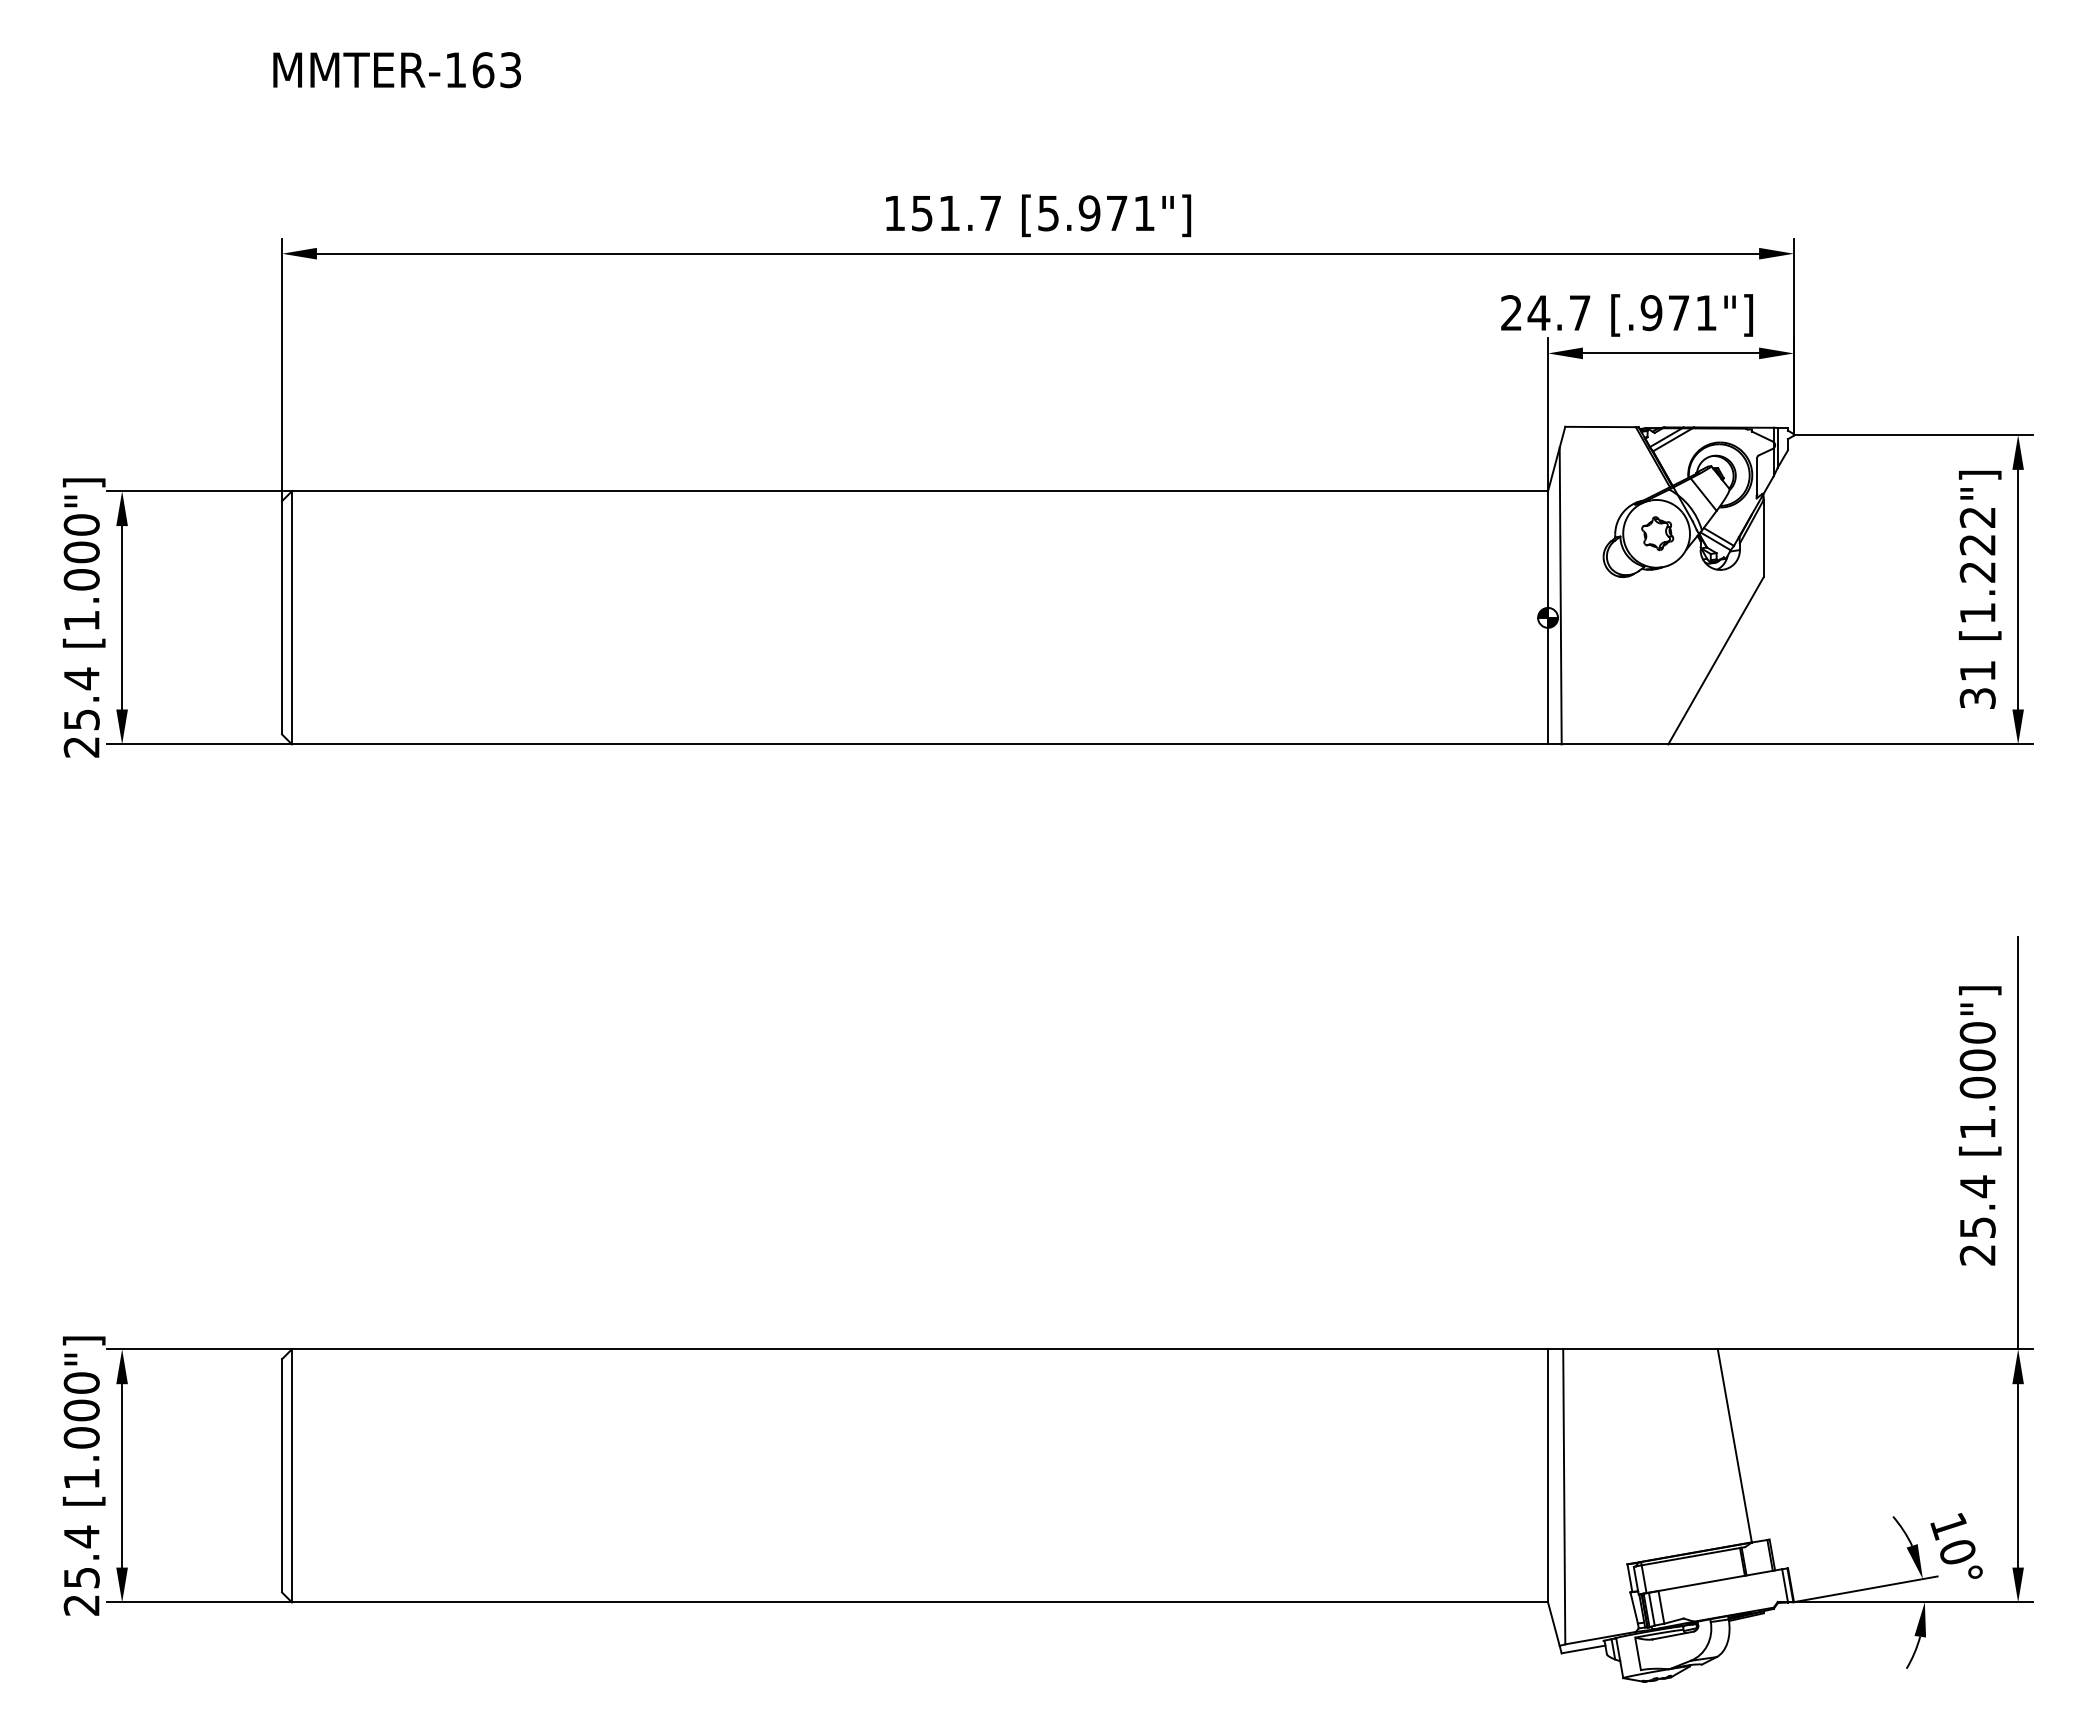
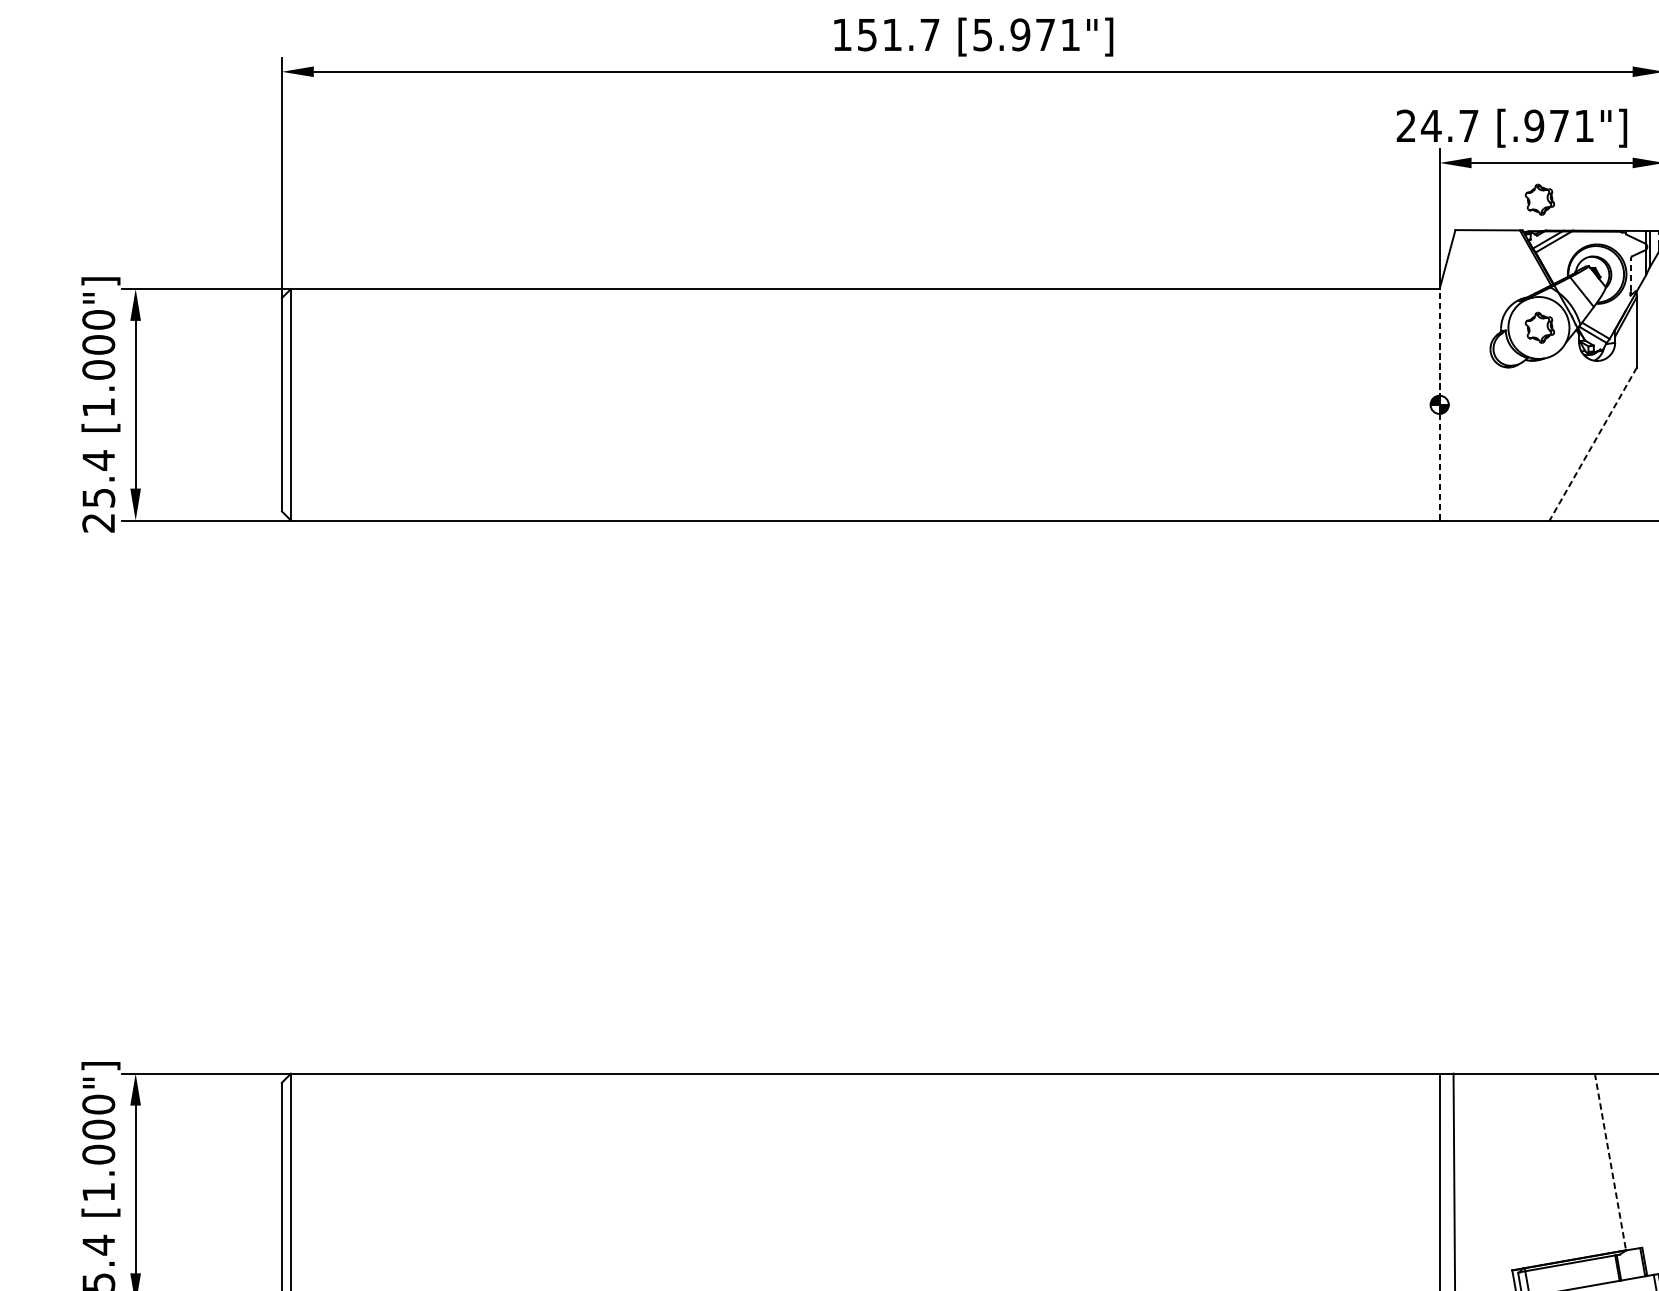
part: (1657, 393) -> (1539, 199), added
line: (1757, 475) -> (1631, 274), solid -> dashed
line: (1560, 595) -> (1451, 384), removed
line: (1548, 617) -> (1440, 404), solid -> dashed
line: (1715, 661) -> (1592, 444), solid -> dashed
line: (1734, 1446) -> (1610, 1162), solid -> dashed

